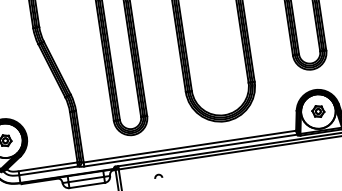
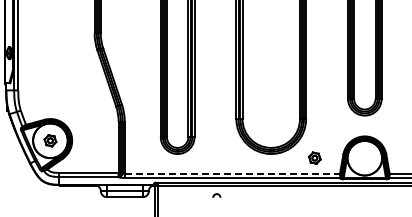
part: (317, 110) -> (314, 157), moved
line: (189, 146) -> (232, 173), solid -> dashed
arc: (158, 176) -> (216, 195), moved

